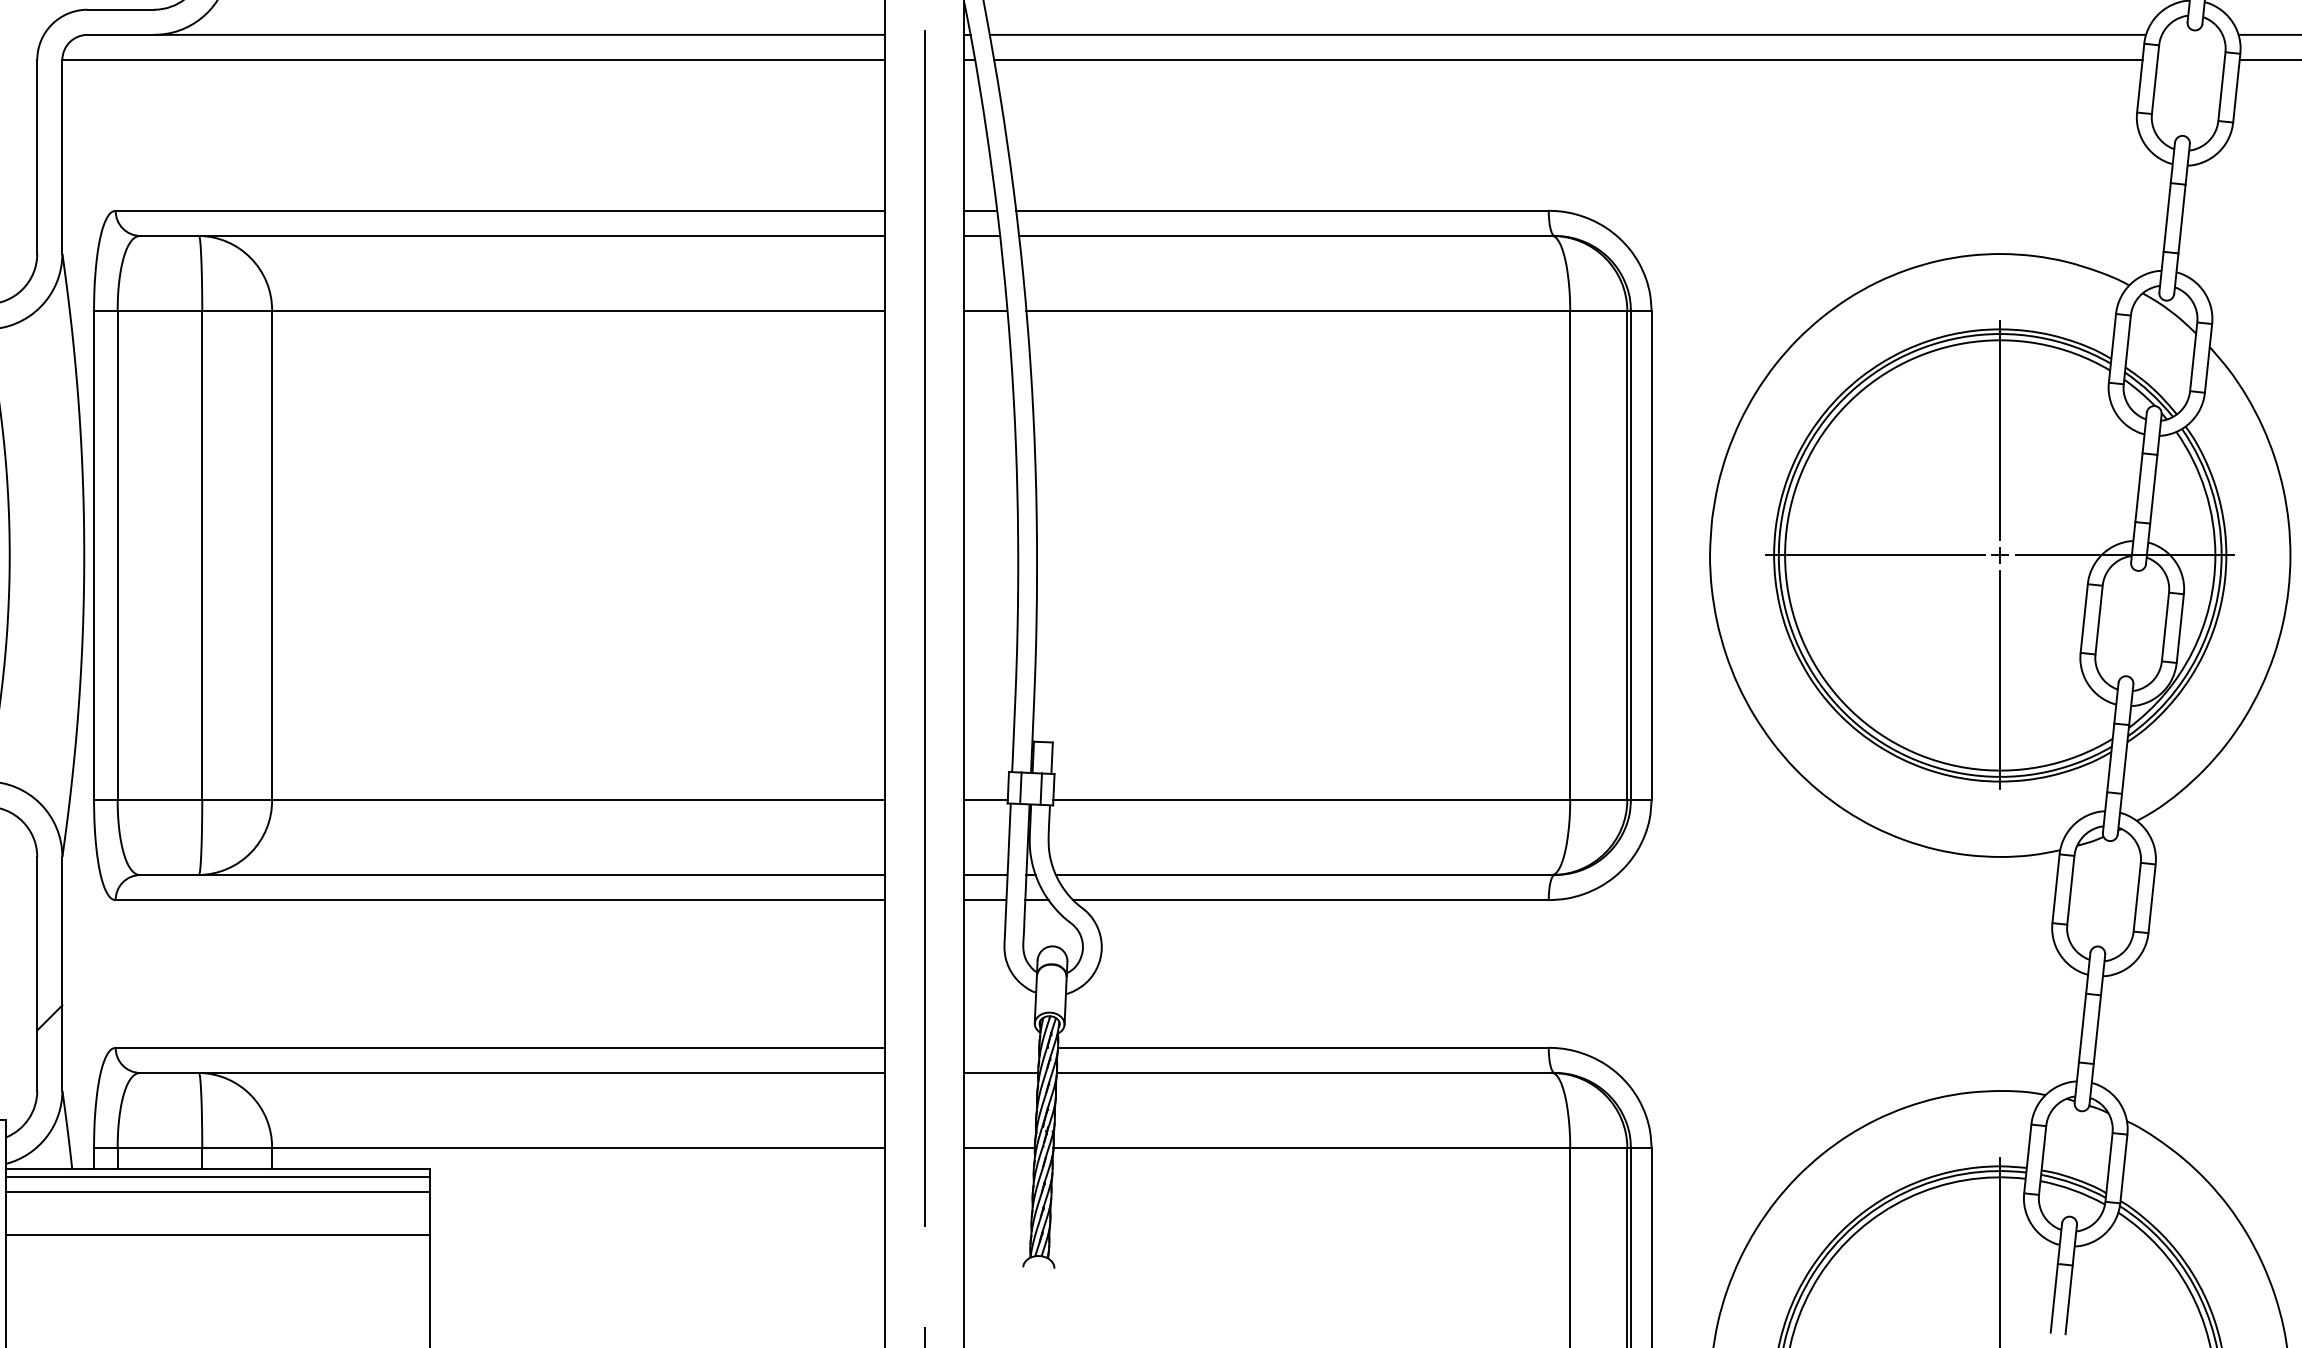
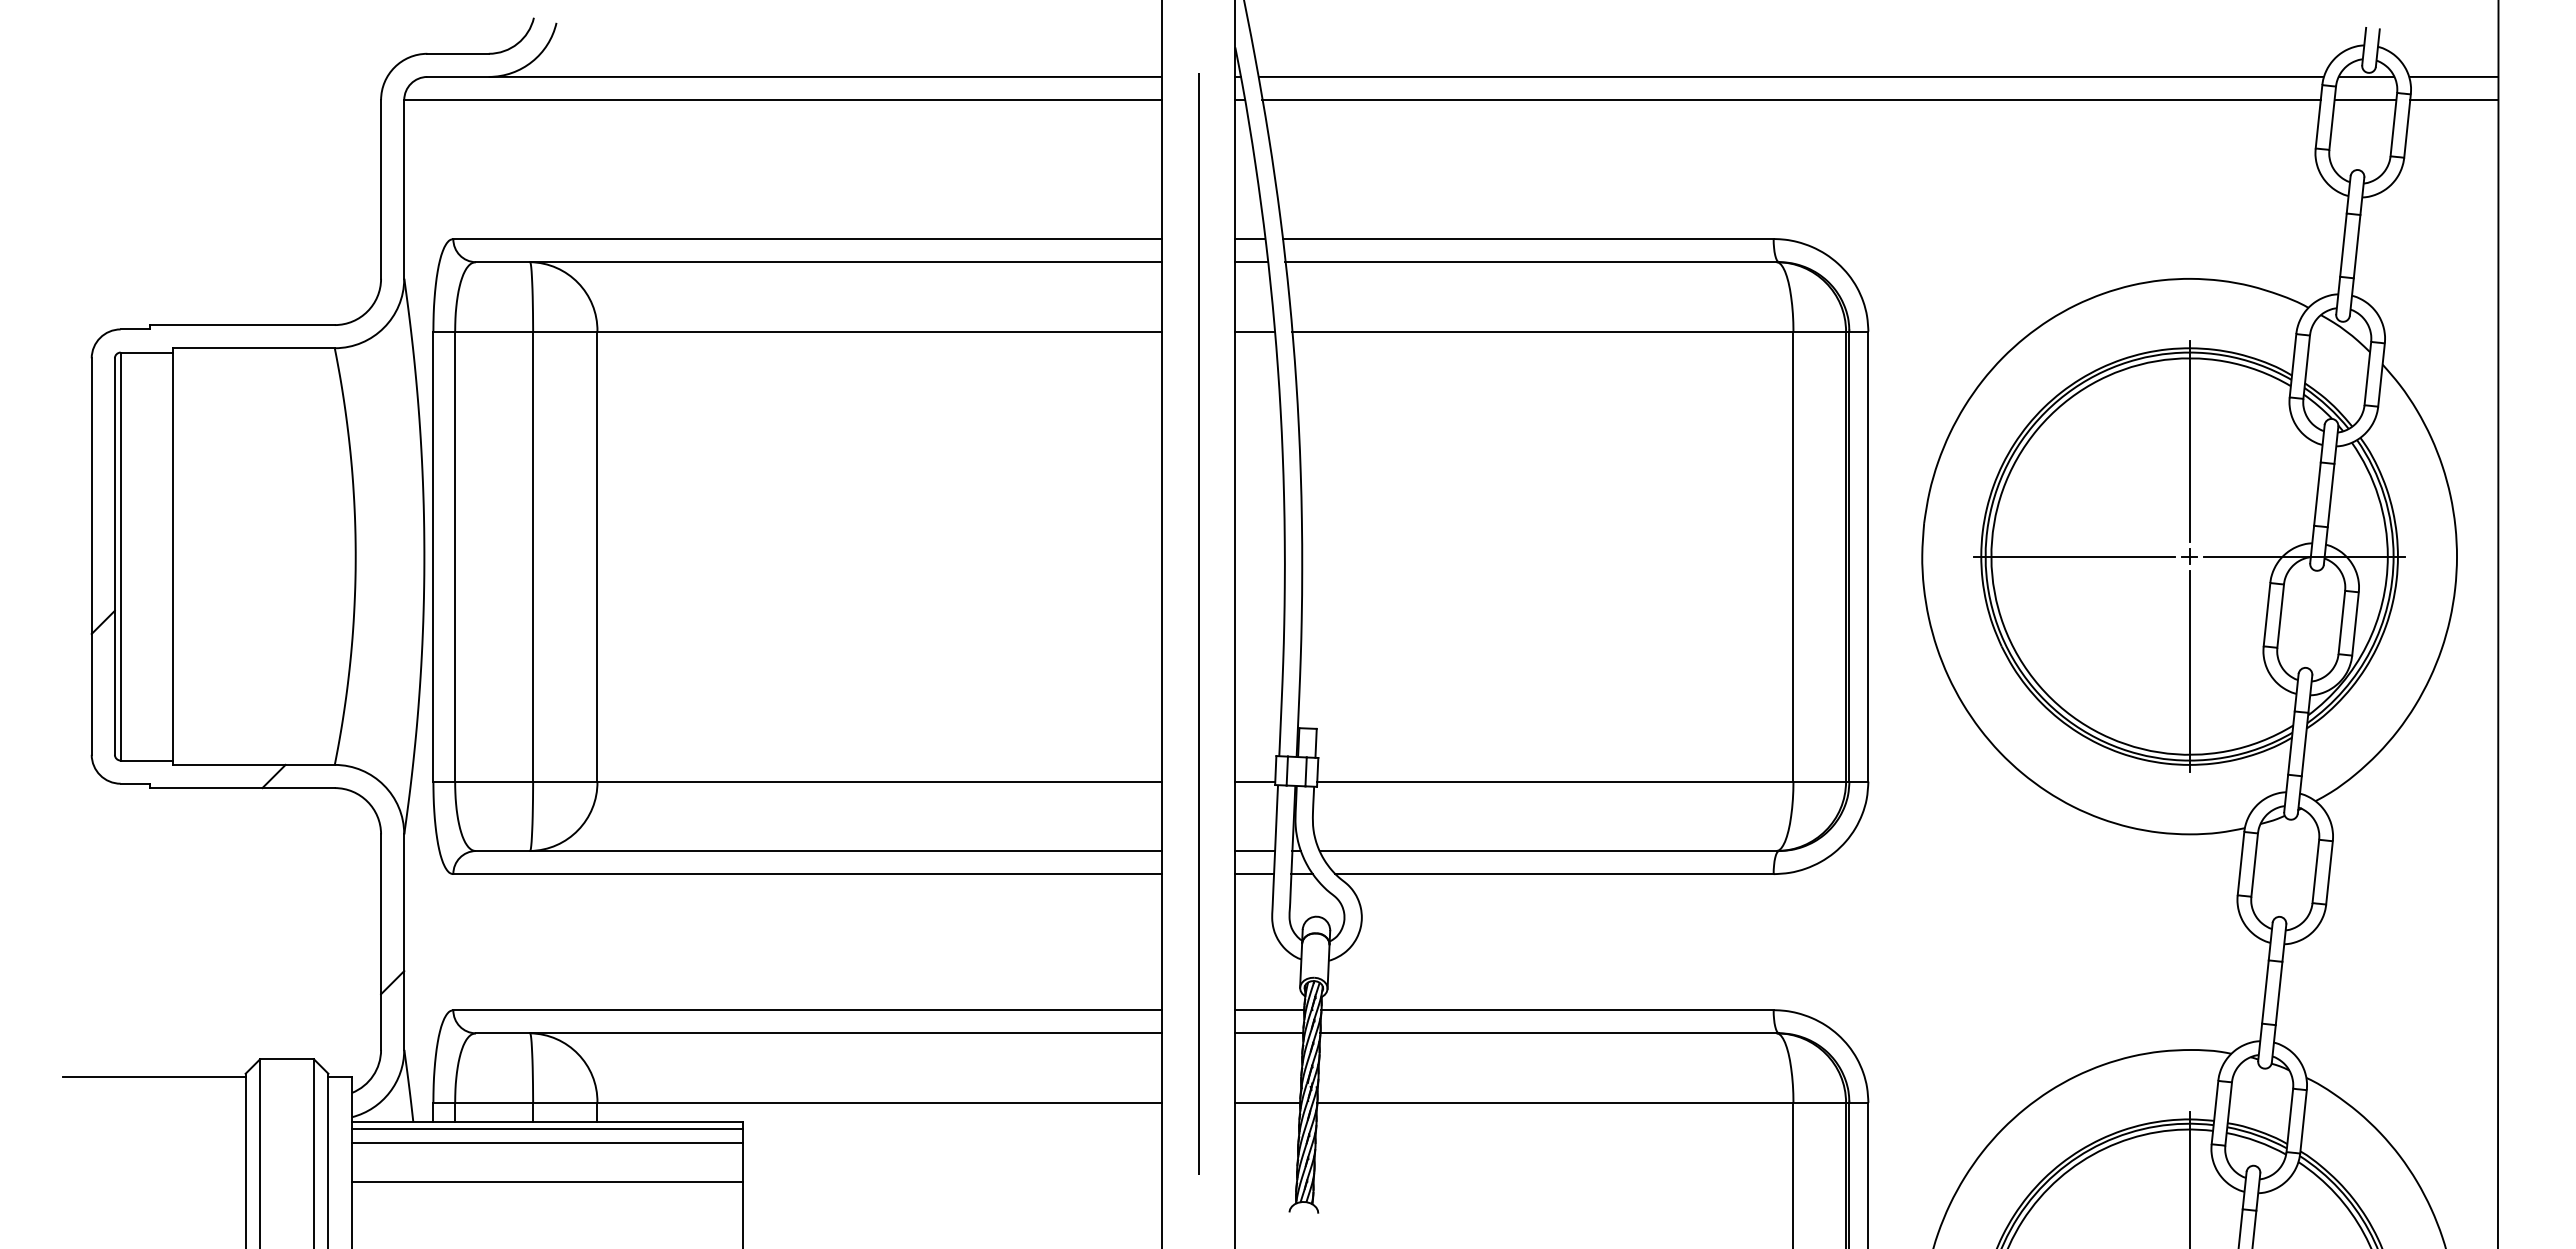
line: (2192, 34) -> (2366, 76), added
line: (2191, 60) -> (2365, 100), added
line: (1001, 1048) -> (1269, 1010), added

